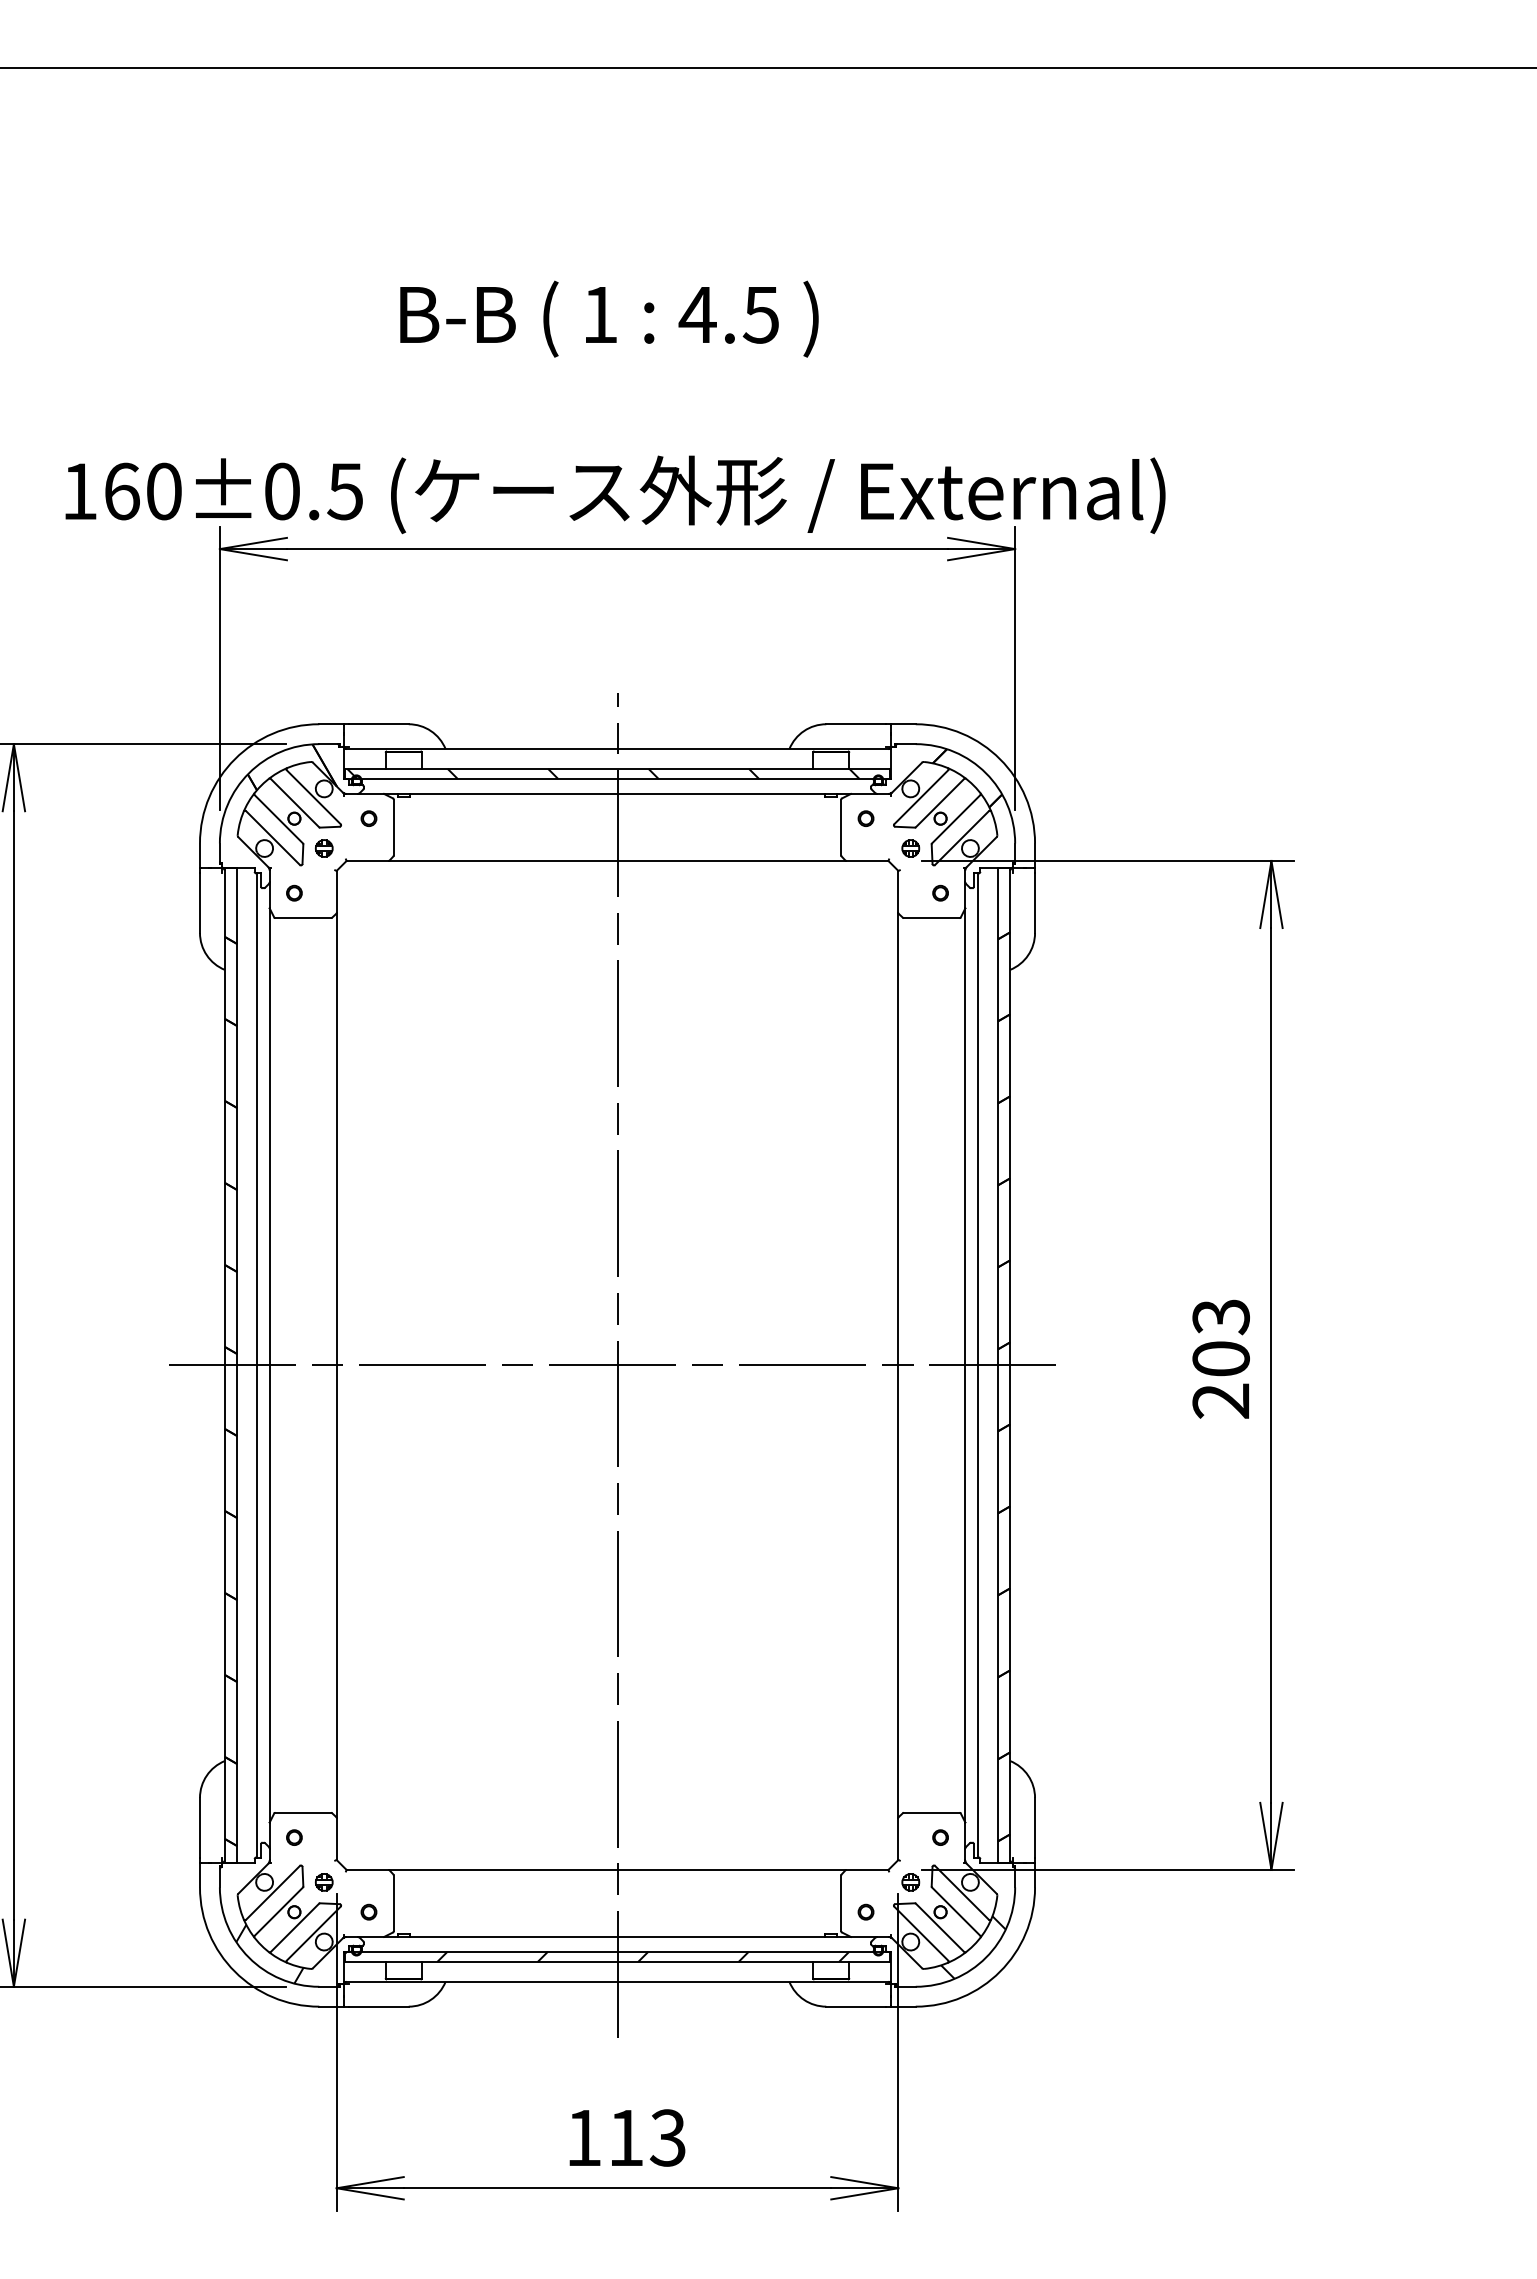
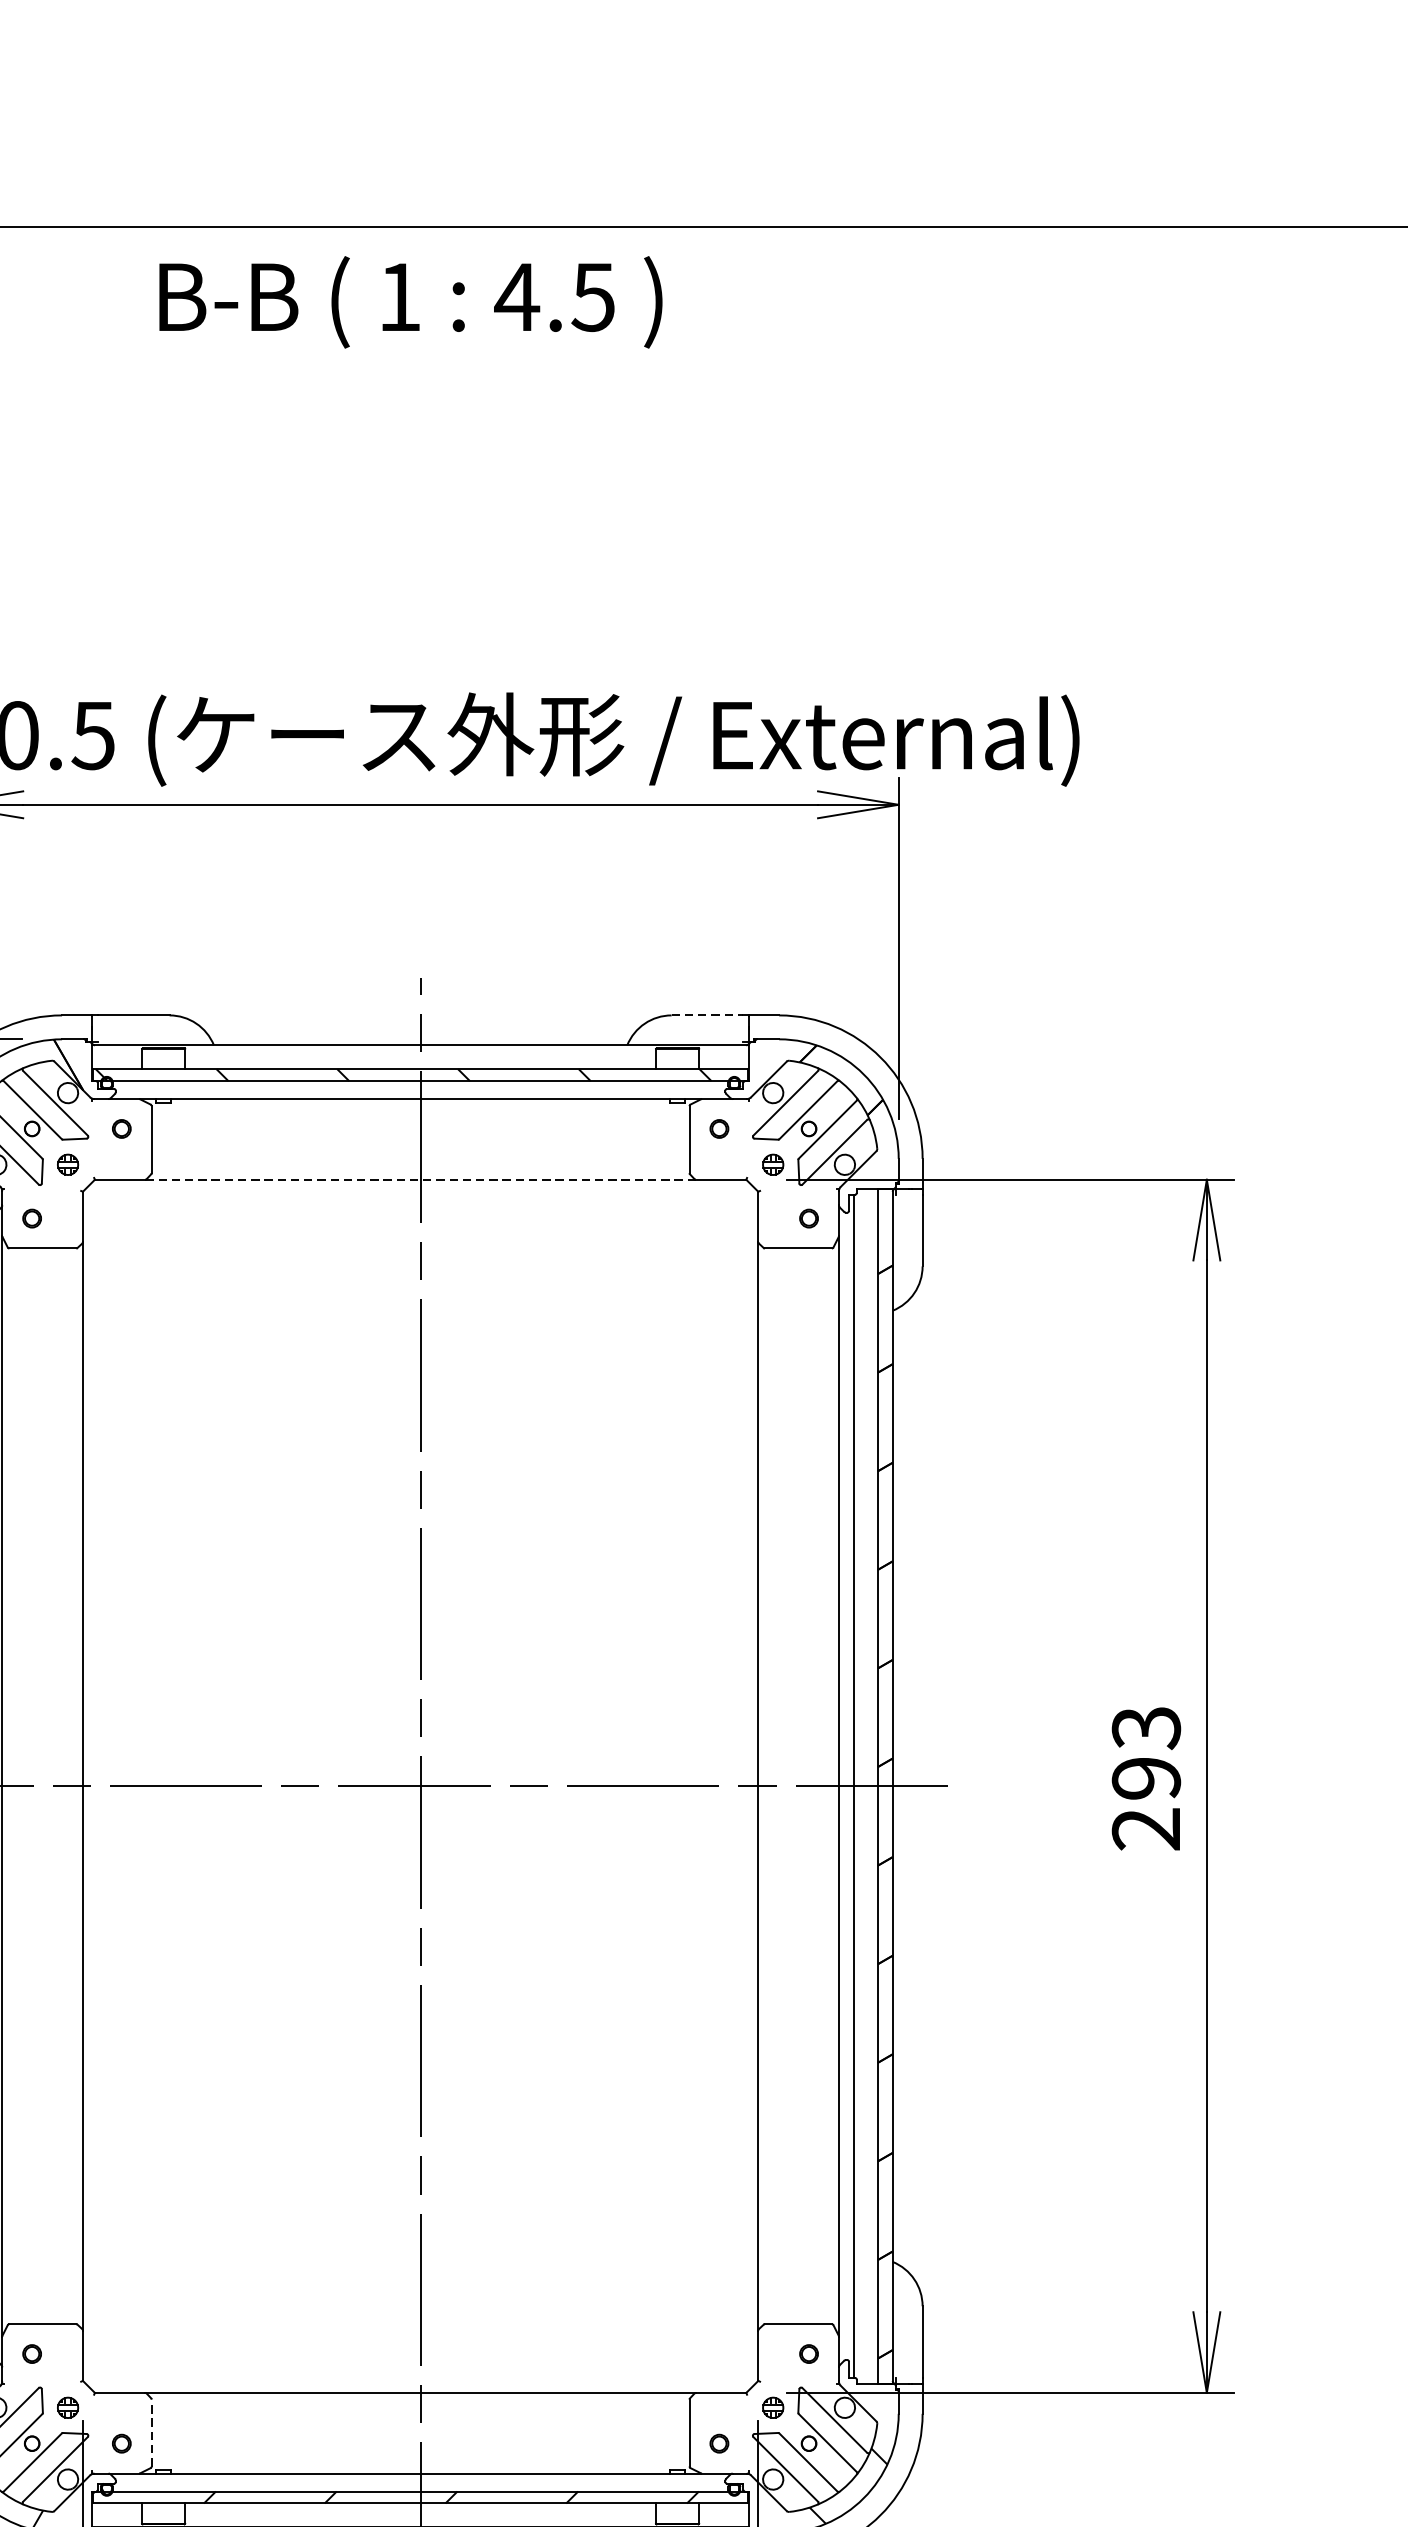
text: (609, 318) -> (410, 301), moved
line: (856, 724) -> (707, 1015), solid -> dashed
line: (617, 860) -> (420, 1179), solid -> dashed
text: (1220, 1358) -> (1145, 1777), 203 -> 293
line: (393, 1903) -> (151, 2433), solid -> dashed

